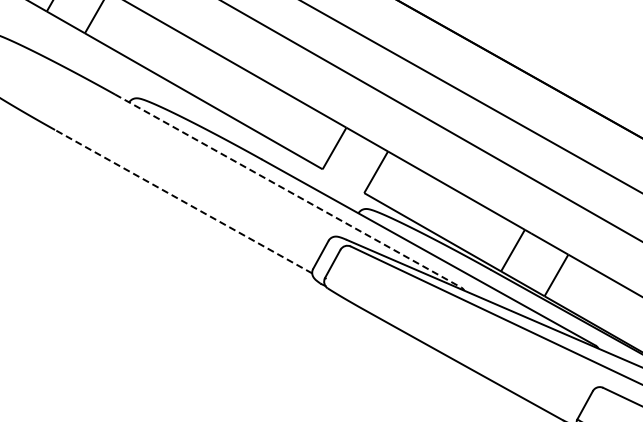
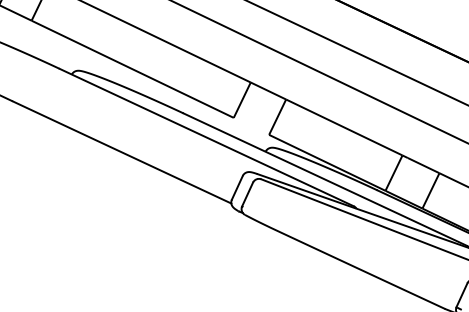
line: (288, 191) -> (207, 138), dashed -> solid
line: (183, 201) -> (121, 152), dashed -> solid

